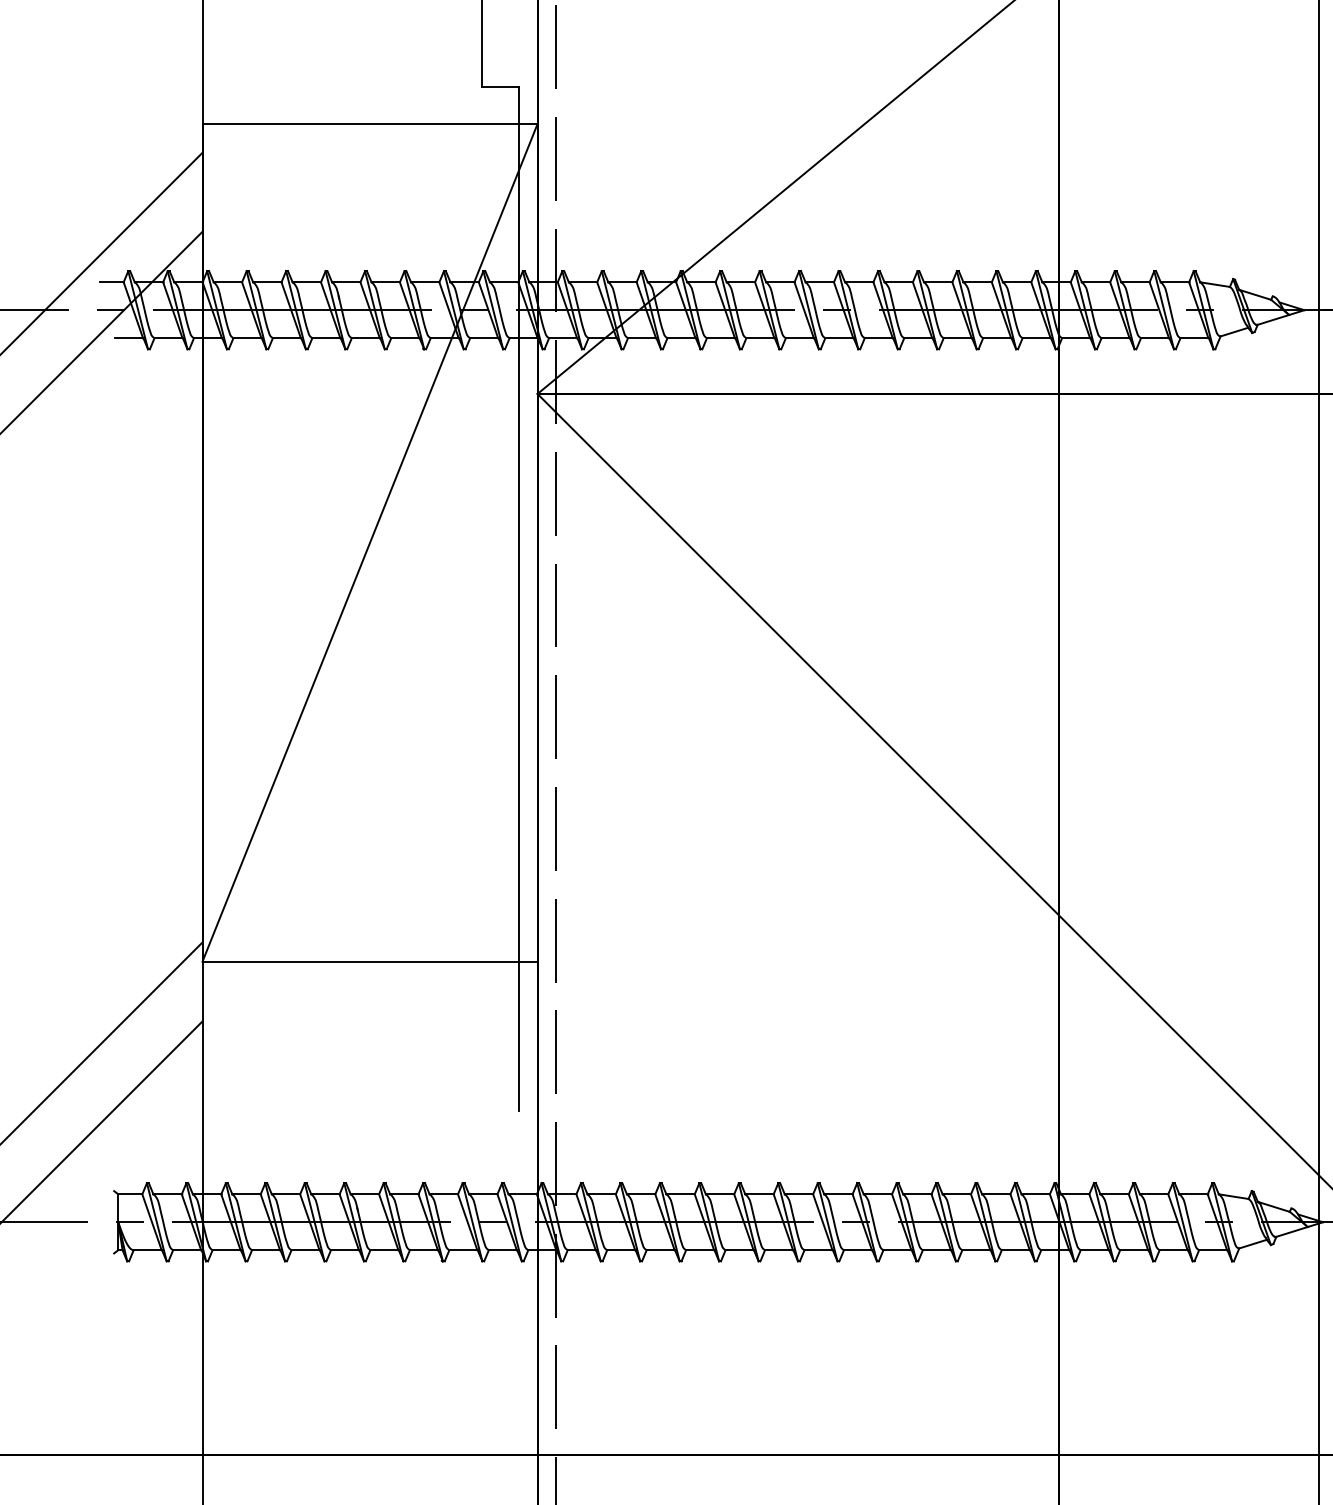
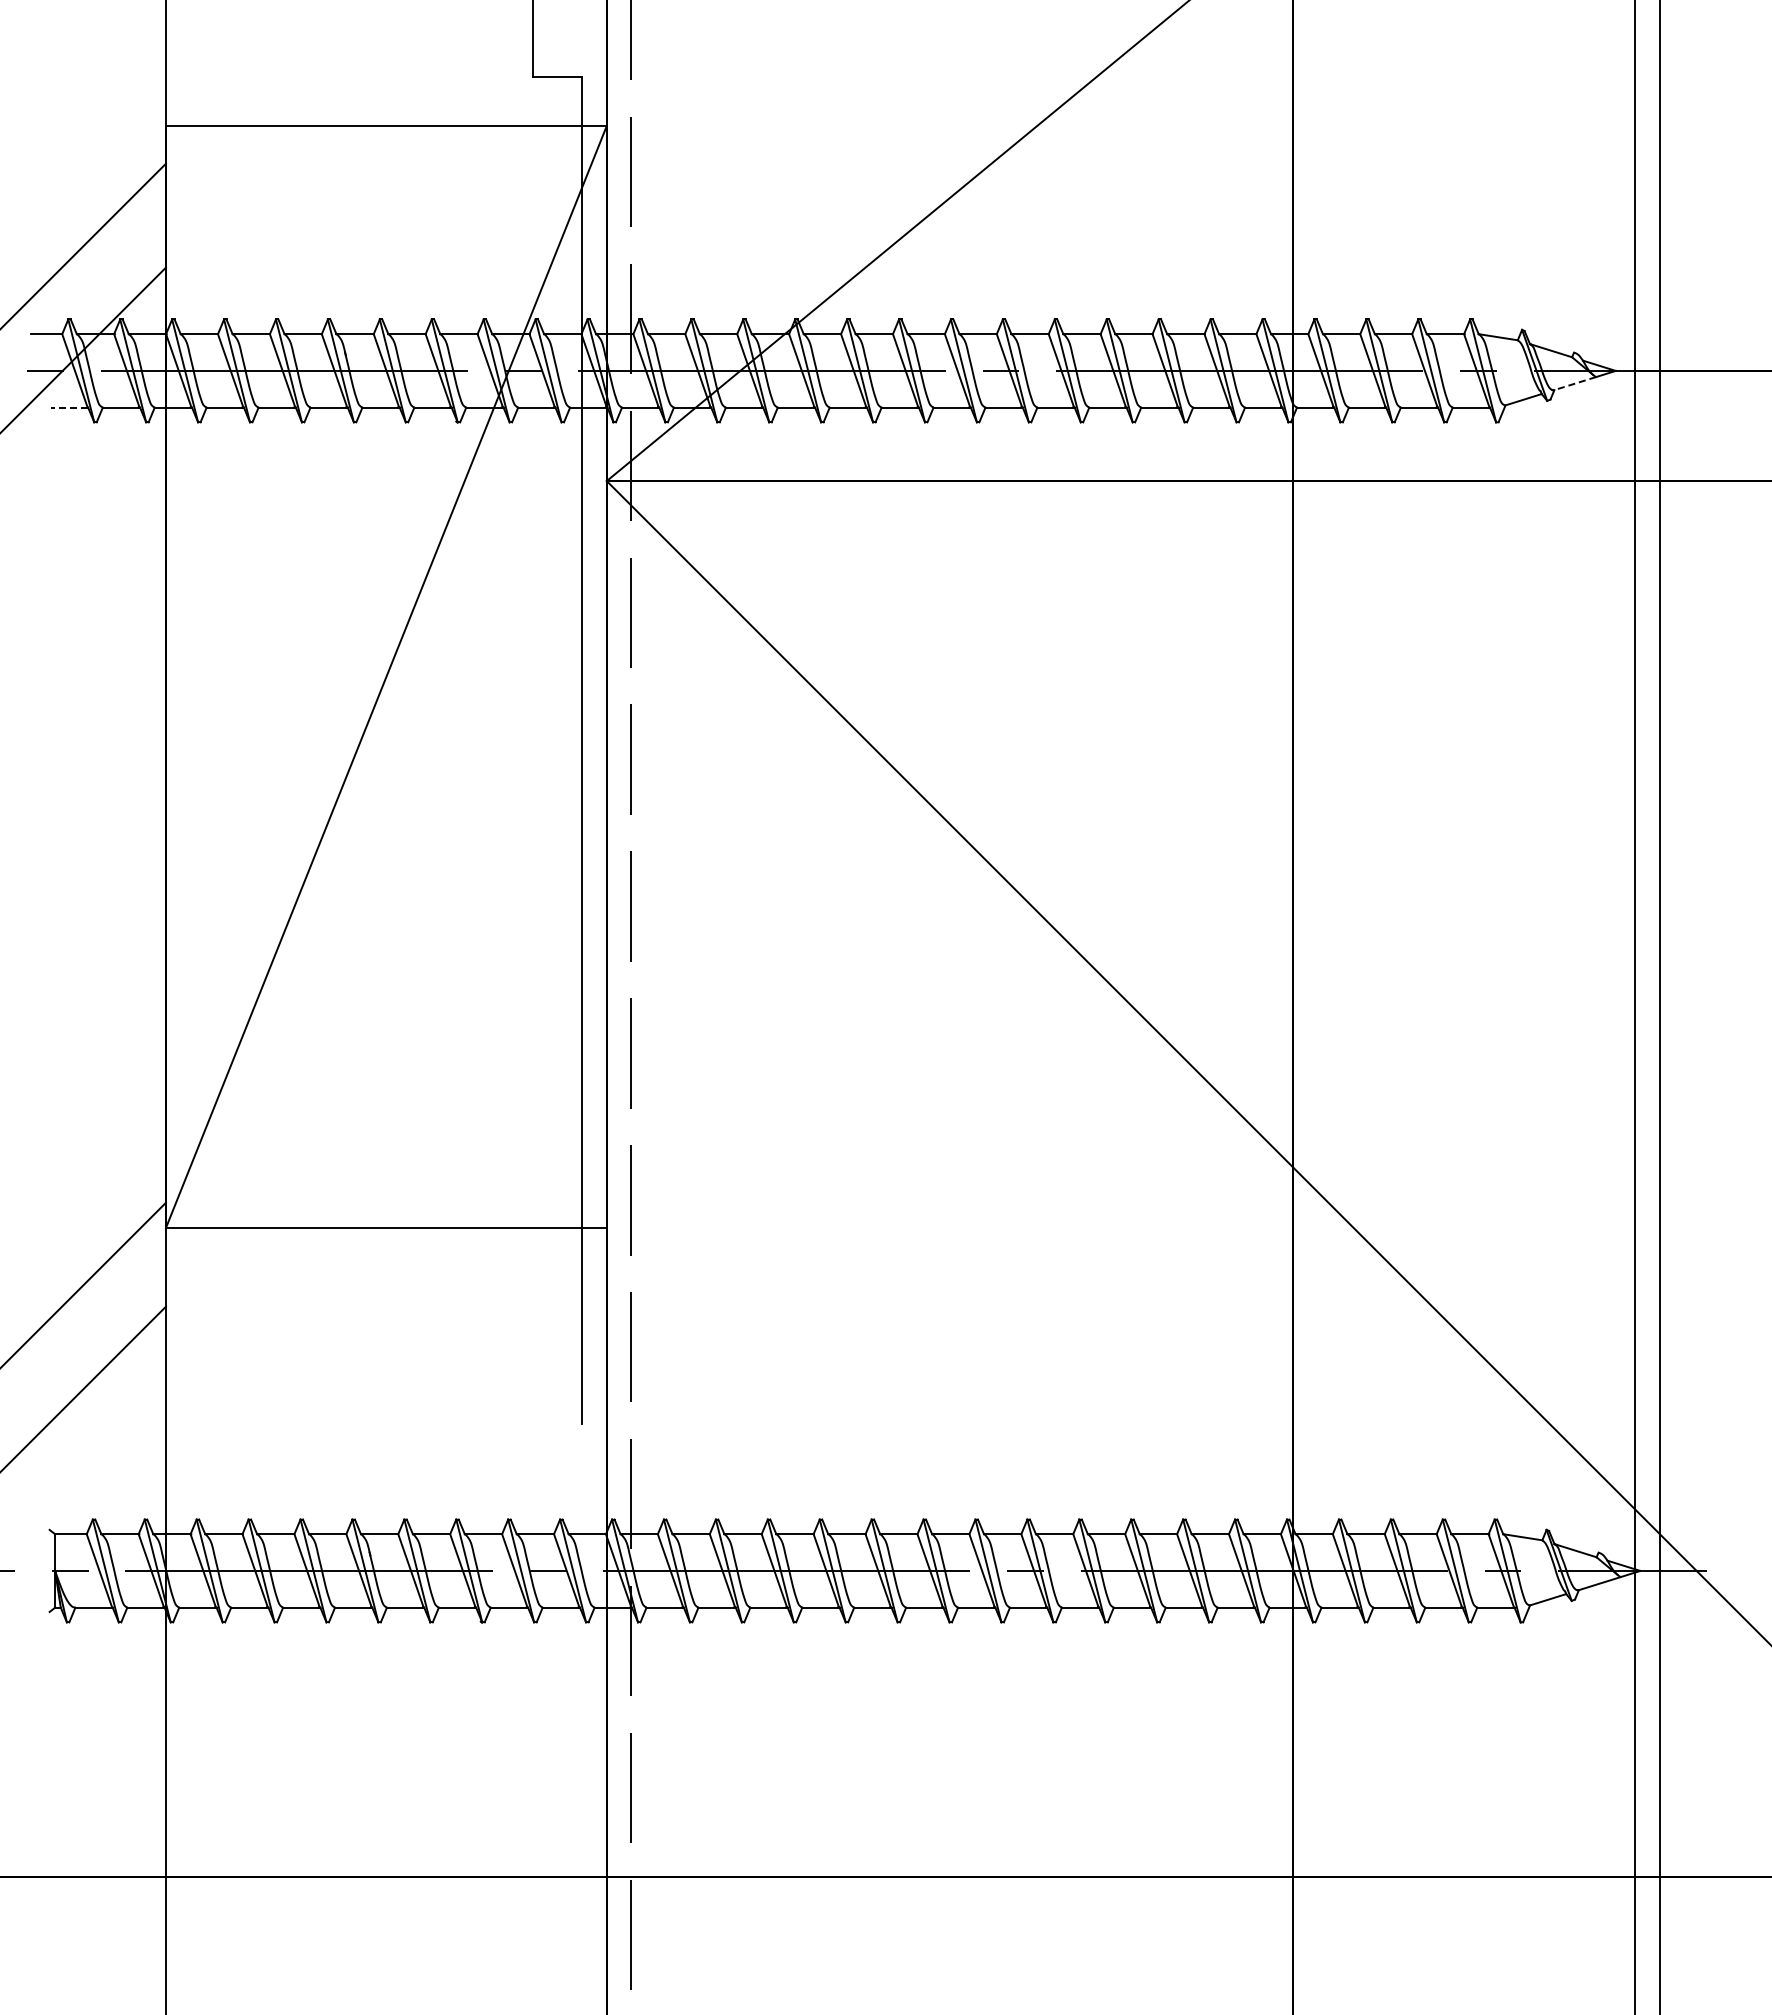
line: (1273, 319) -> (1575, 383), solid -> dashed
line: (129, 338) -> (69, 407), solid -> dashed

